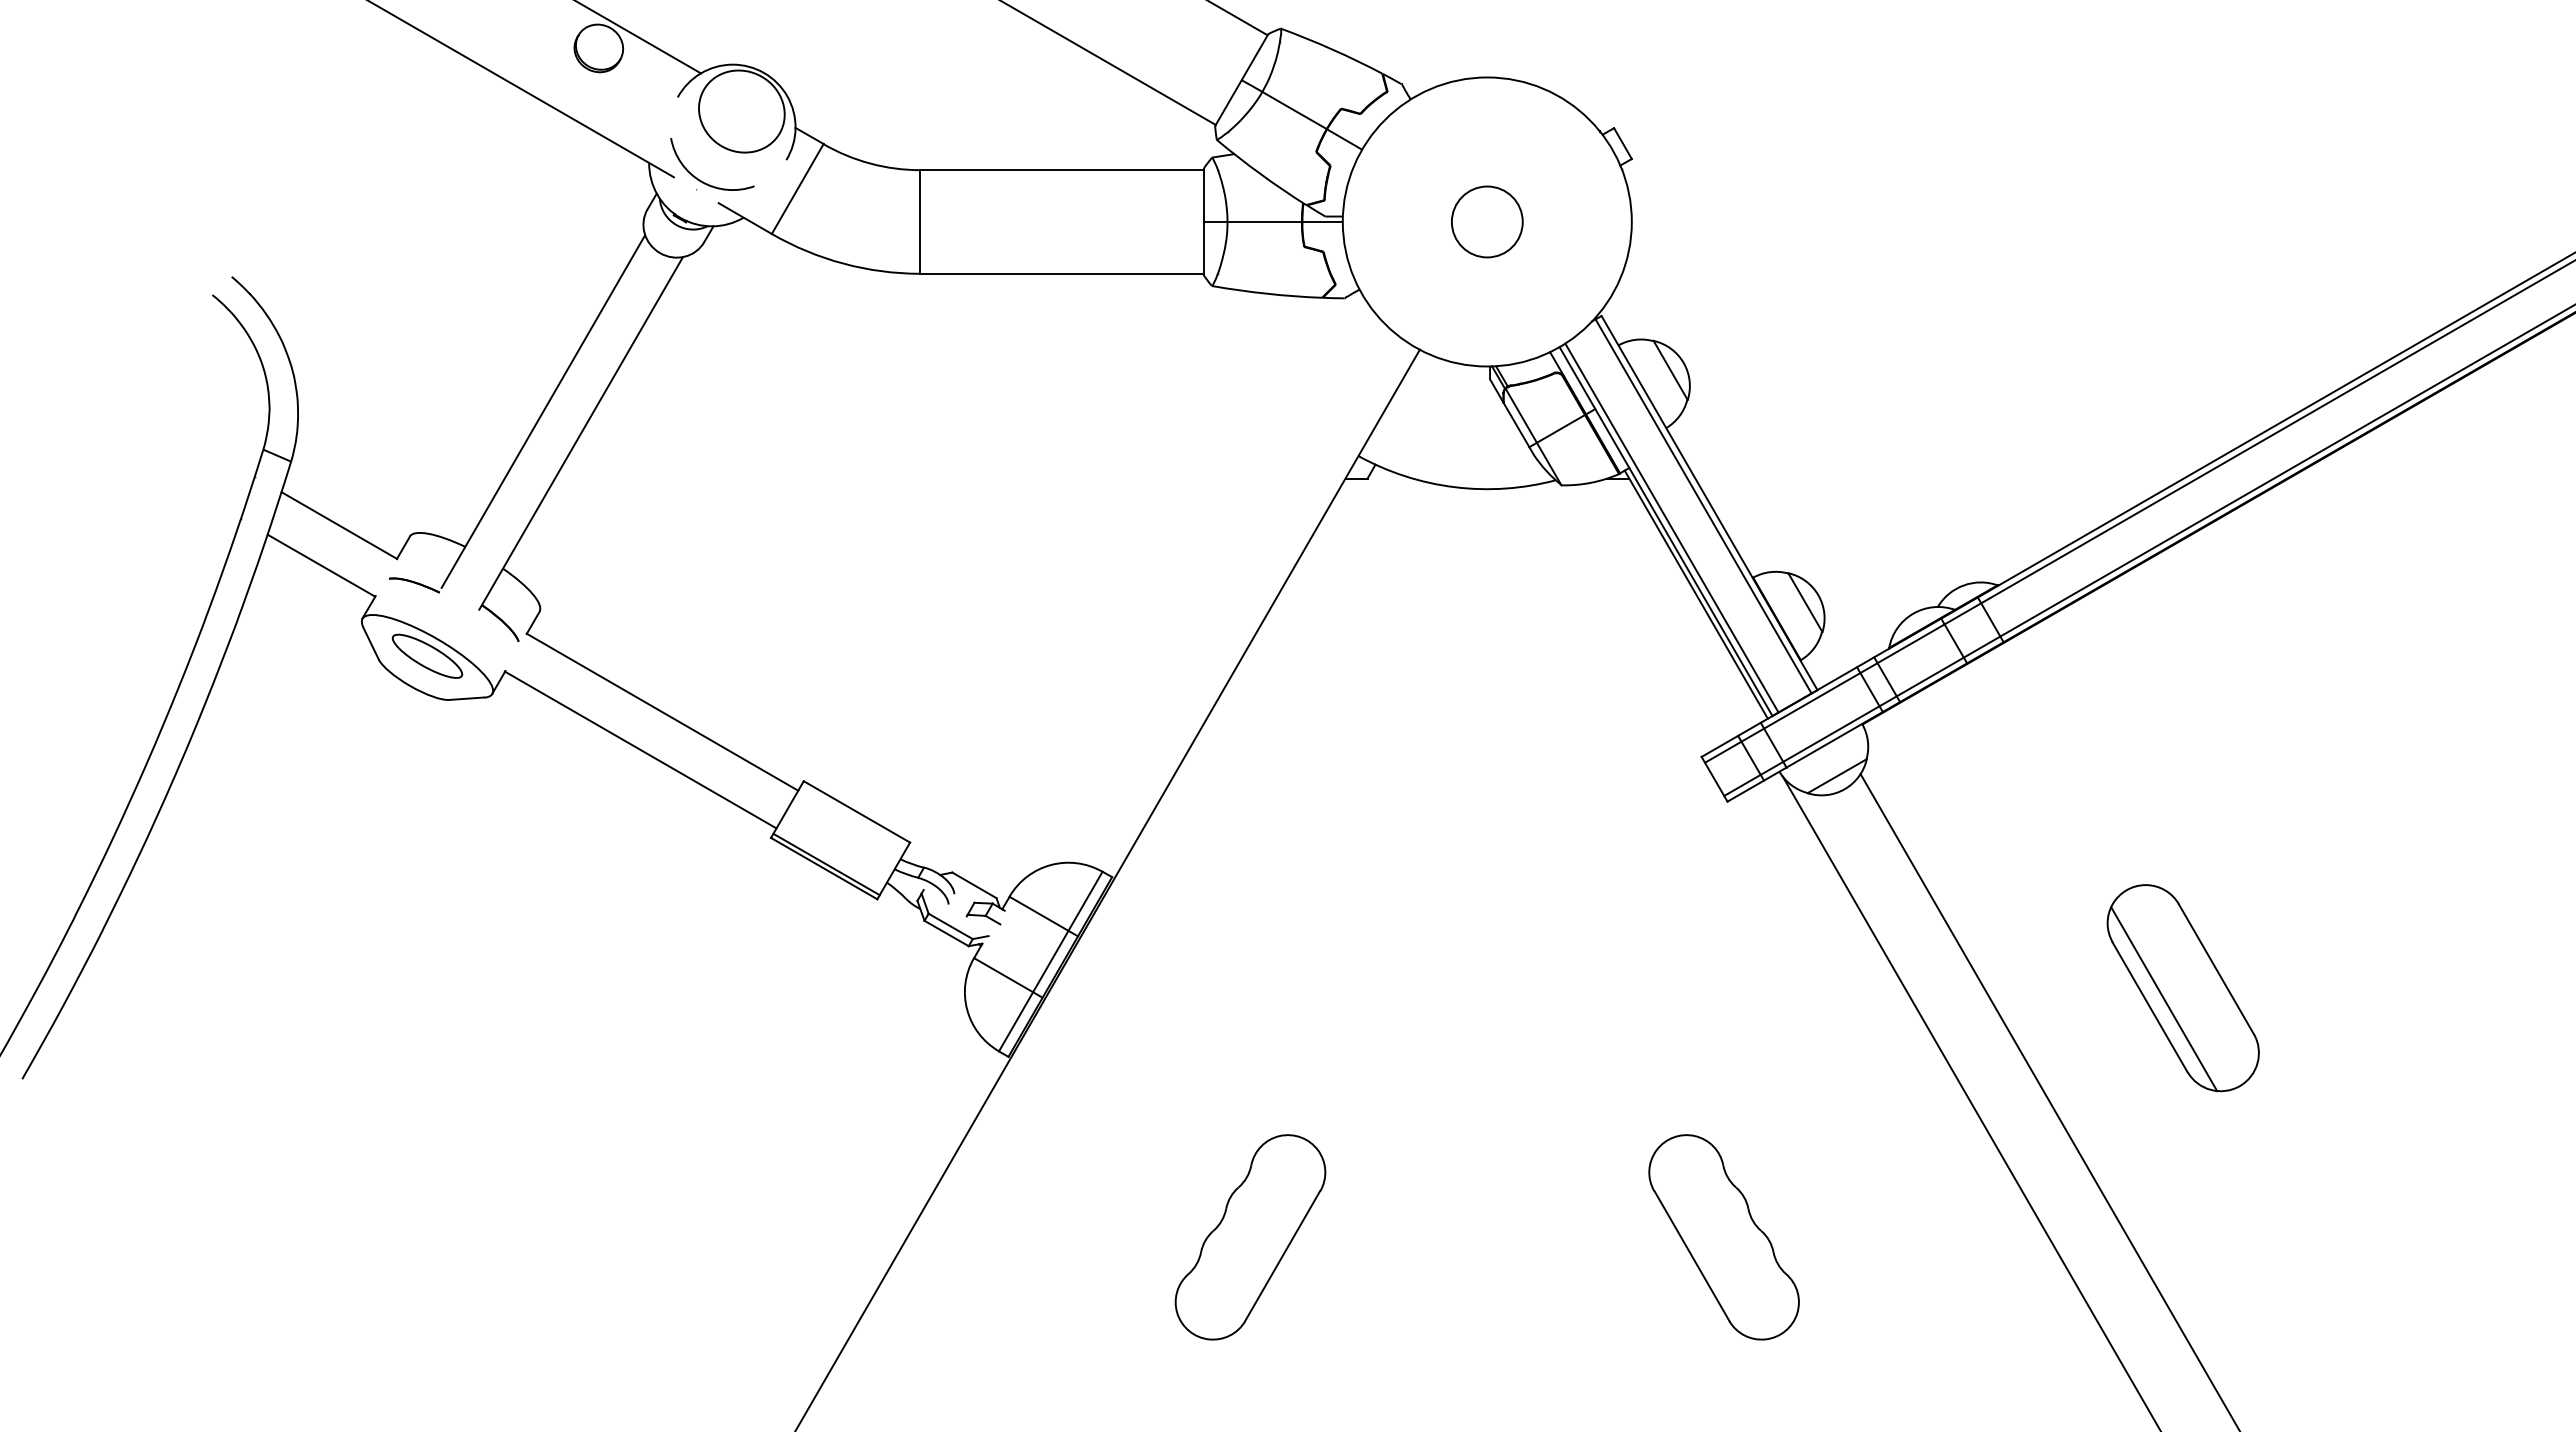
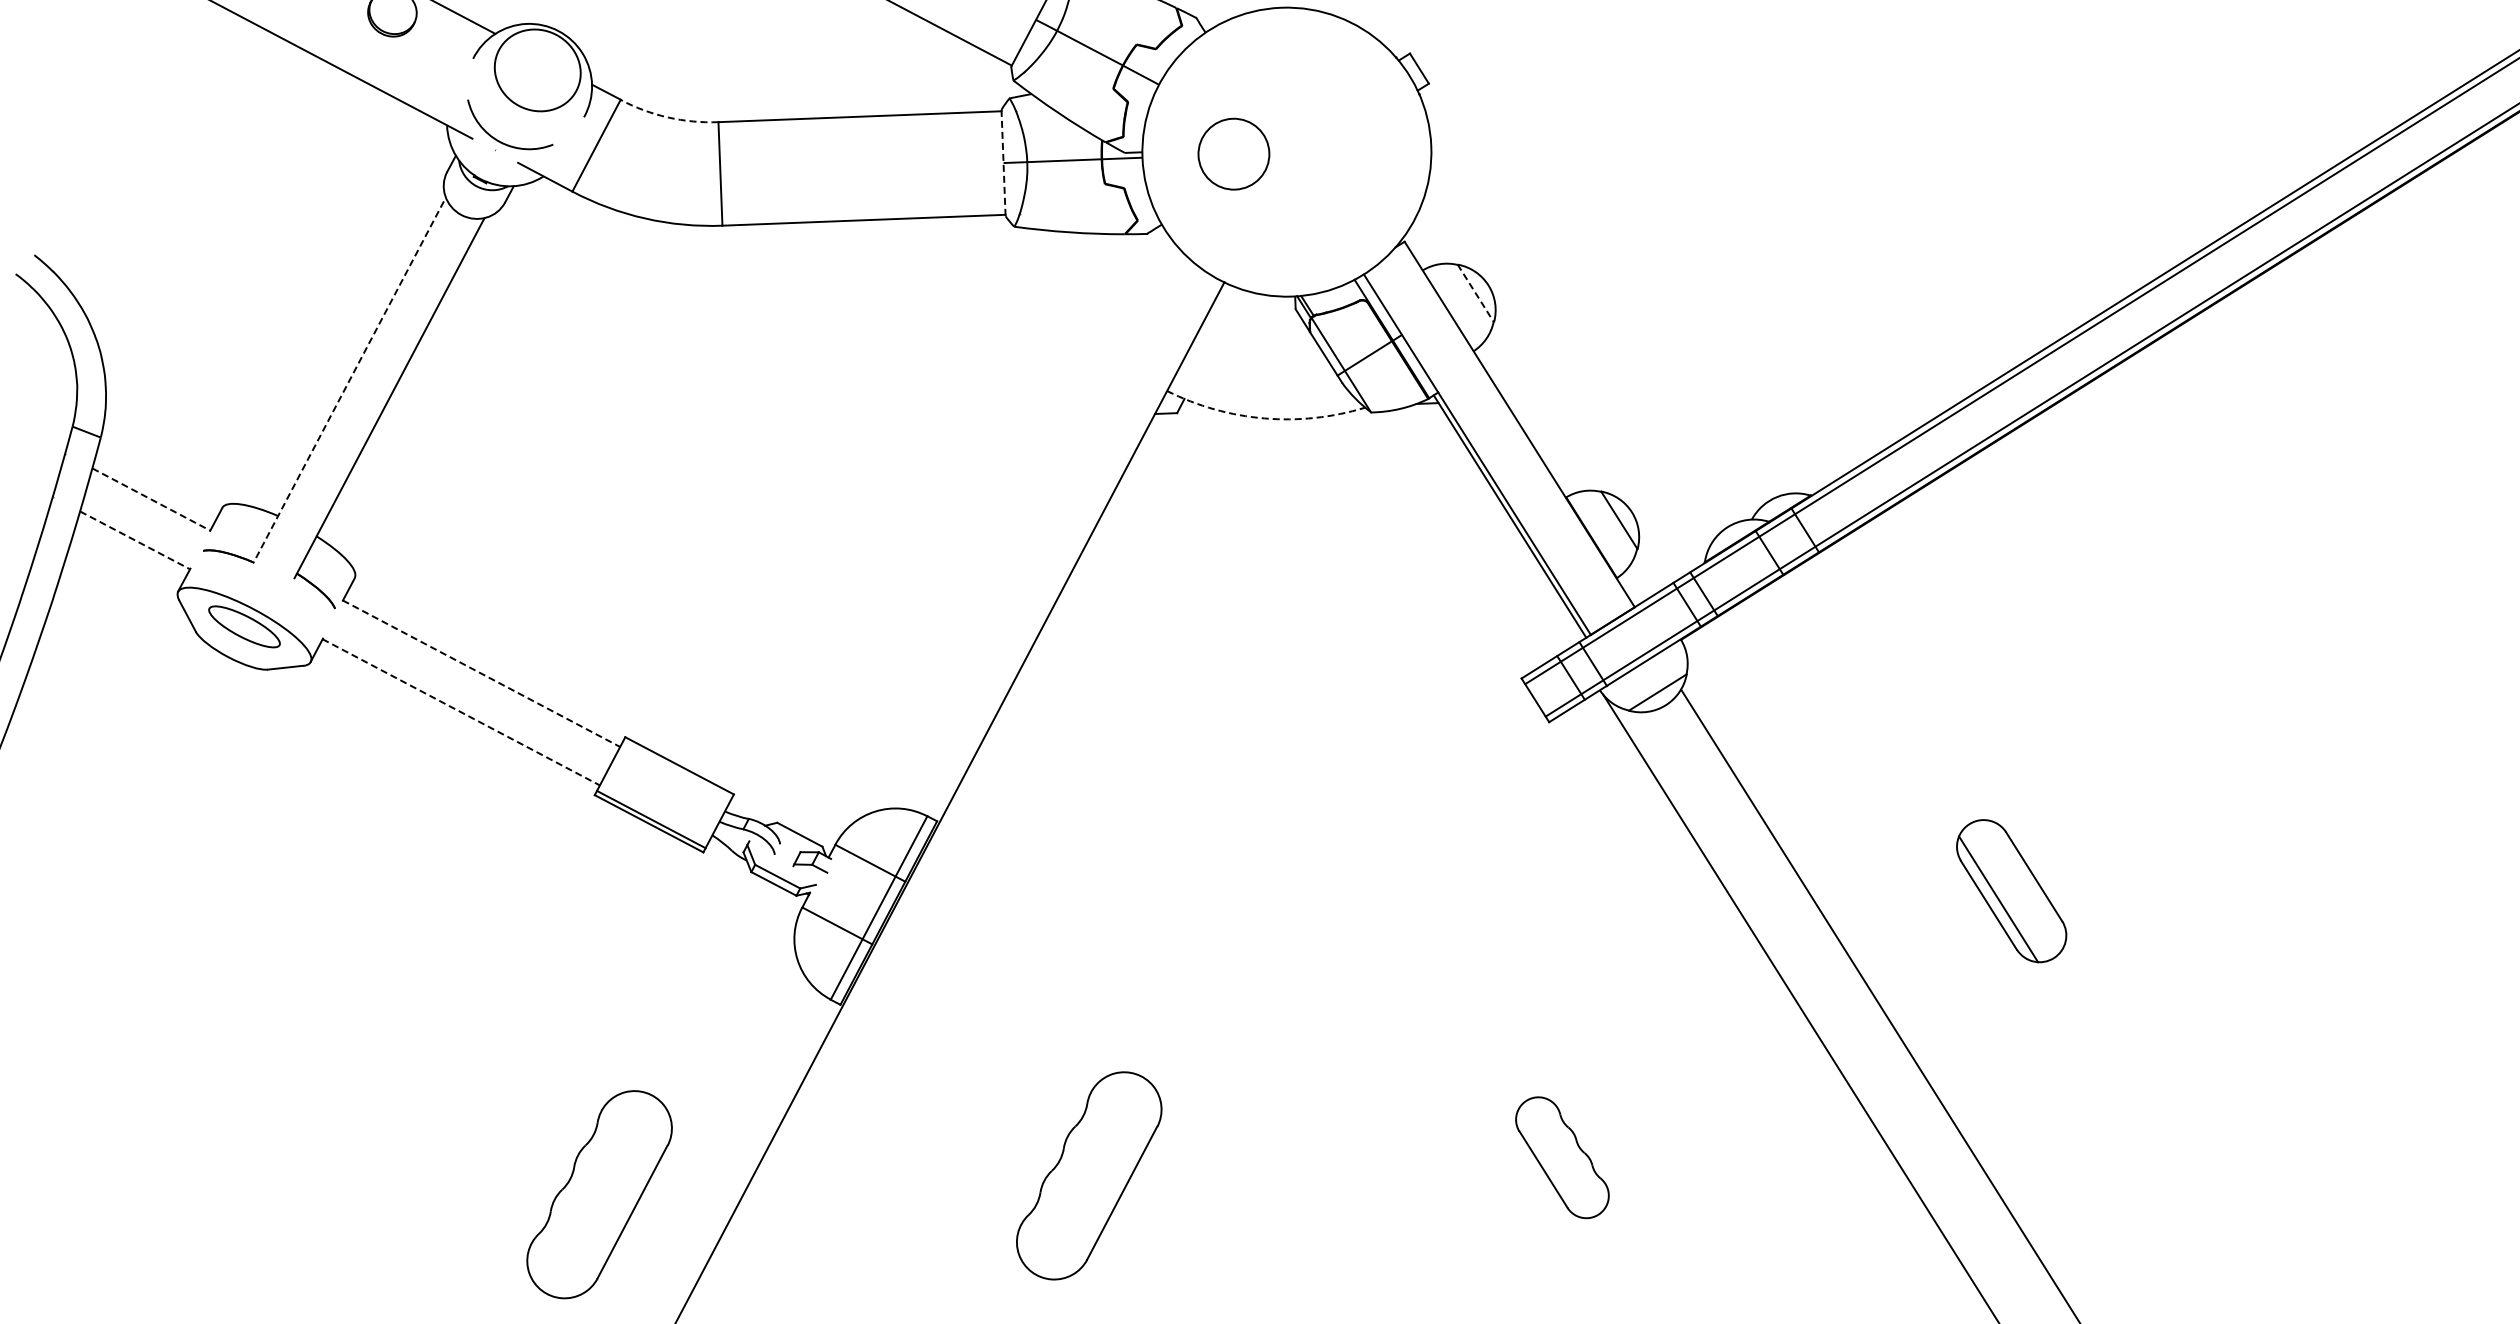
arc: (870, 163) -> (668, 117), solid -> dashed
circle: (1487, 221) -> (1234, 153), moved
line: (1203, 222) -> (1003, 163), solid -> dashed
line: (1670, 370) -> (1475, 293), solid -> dashed
line: (543, 411) -> (351, 377), solid -> dashed
arc: (1454, 487) -> (1264, 418), solid -> dashed
line: (1703, 506) -> (1513, 428), removed
line: (339, 525) -> (151, 499), solid -> dashed
line: (1671, 527) -> (1482, 450), removed
line: (321, 565) -> (135, 540), solid -> dashed
line: (662, 712) -> (481, 673), solid -> dashed
line: (640, 750) -> (461, 712), solid -> dashed
part: (2182, 988) -> (2011, 891), size x0.7
part: (760, 1237) -> (599, 1194), added
part: (1723, 1237) -> (1561, 1157), size x0.6

